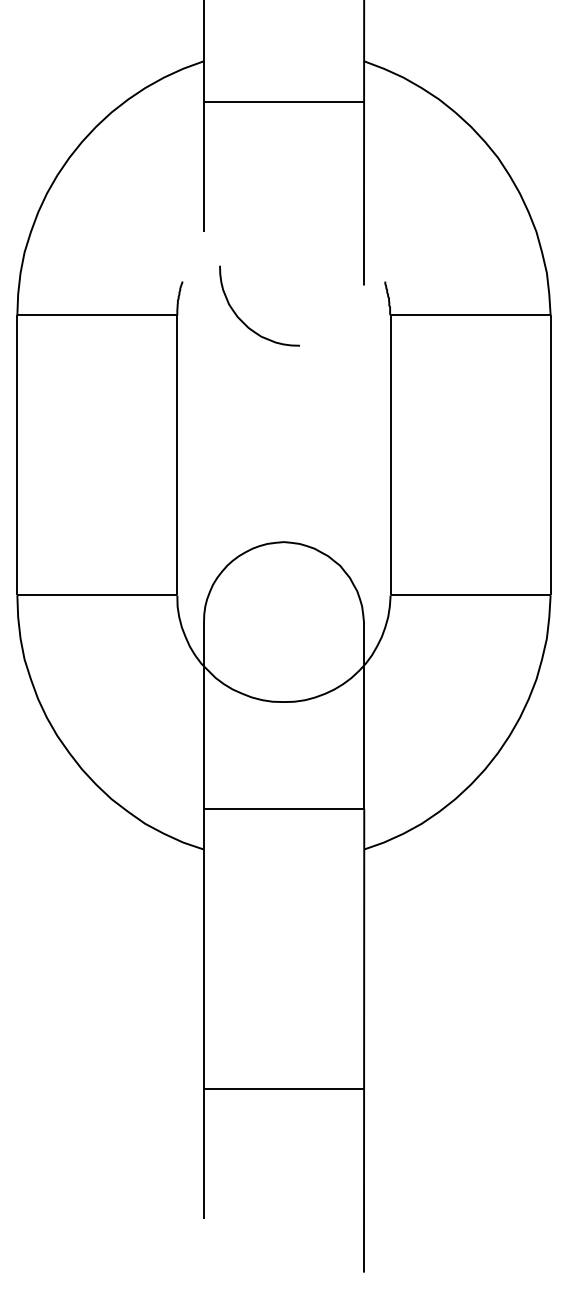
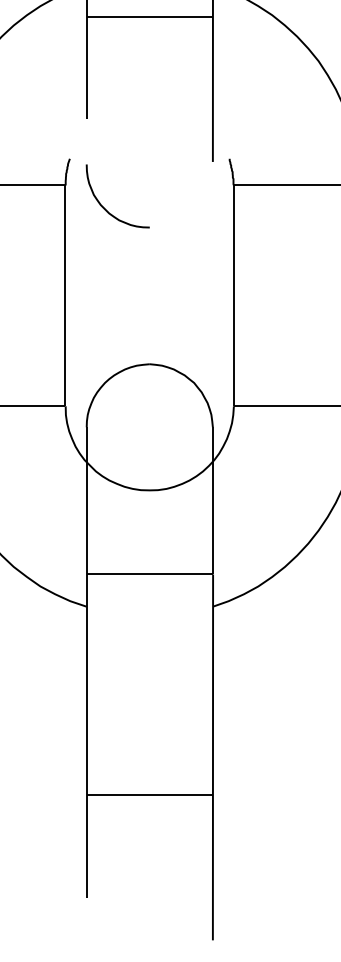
curve: (243, 321) -> (105, 208), moved

